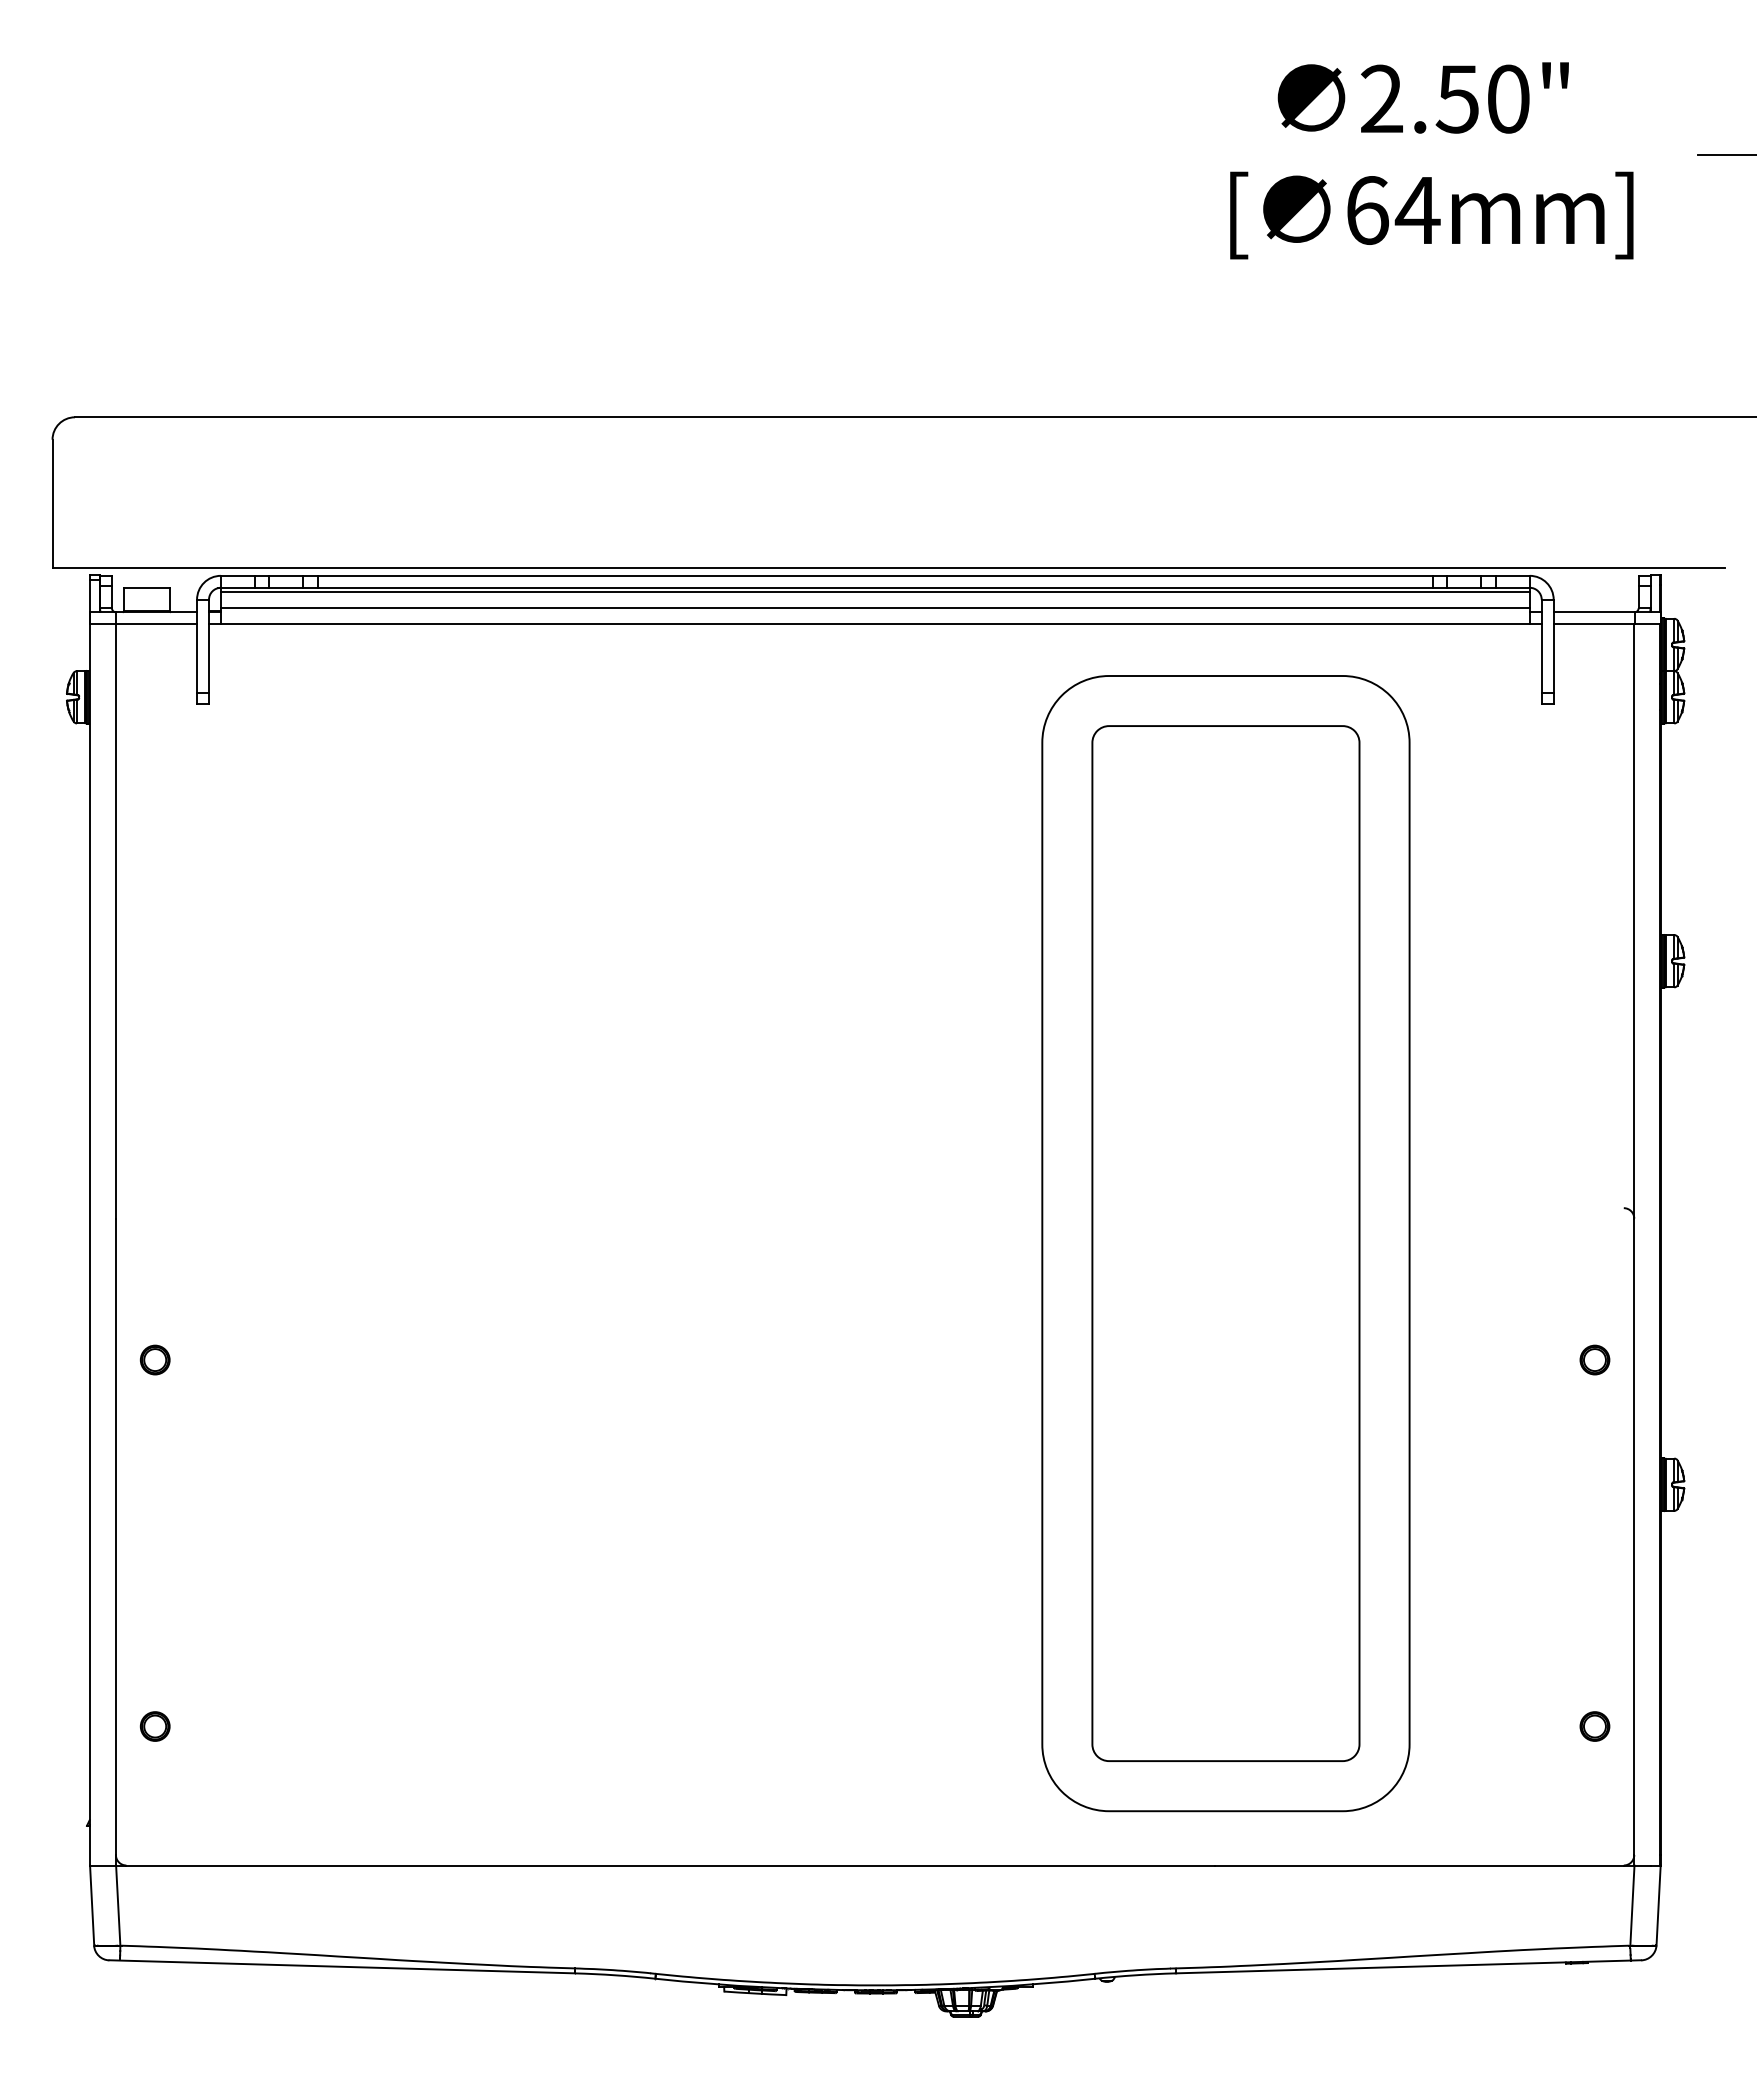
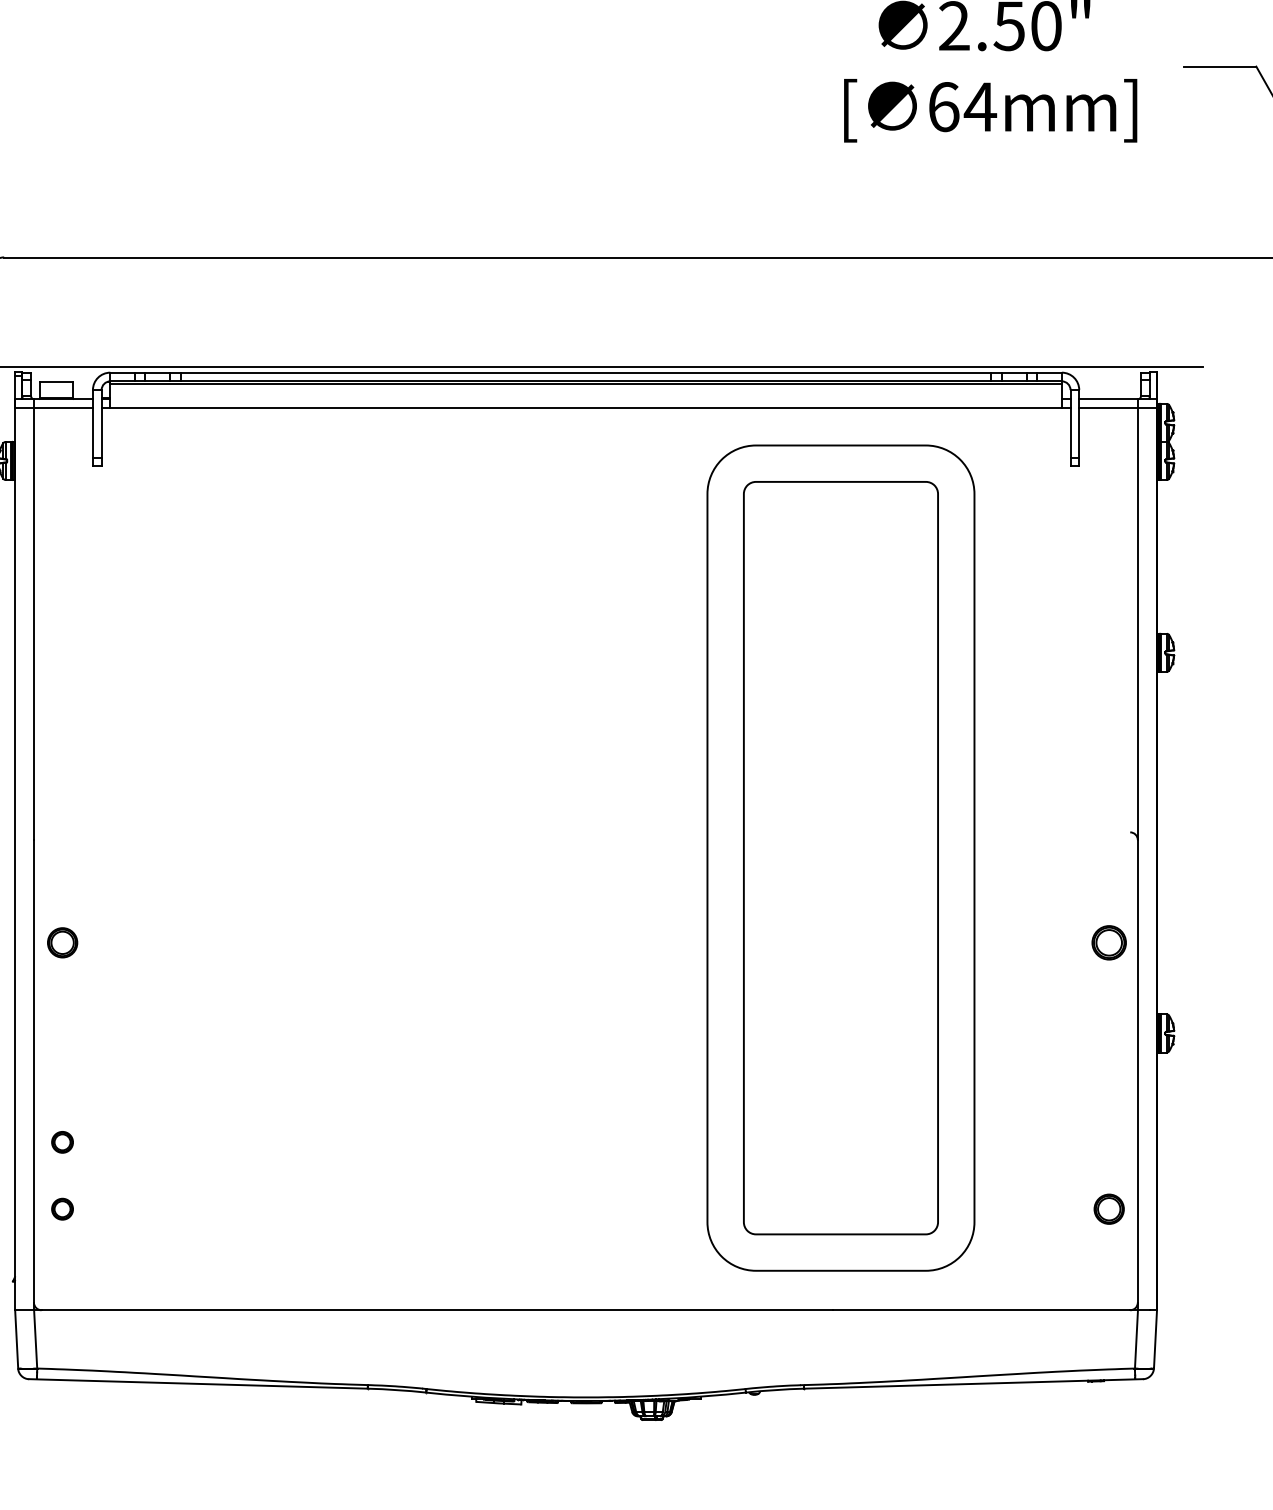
line: (874, 608) -> (585, 396), removed
part: (154, 1359) -> (62, 942), size x1.4
part: (1594, 1359) -> (1108, 942), size x1.6
part: (154, 1634) -> (62, 1142), added
part: (1594, 1726) -> (1108, 1209), size x1.4

